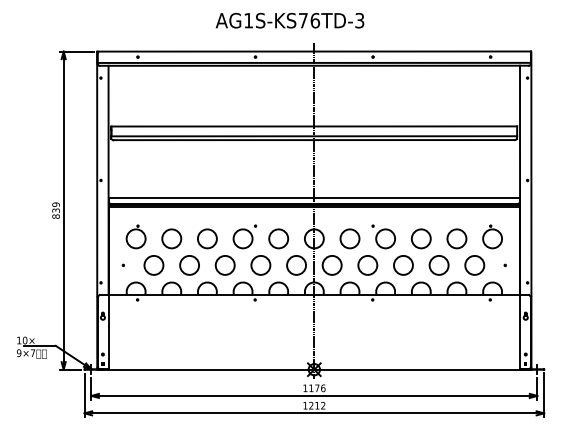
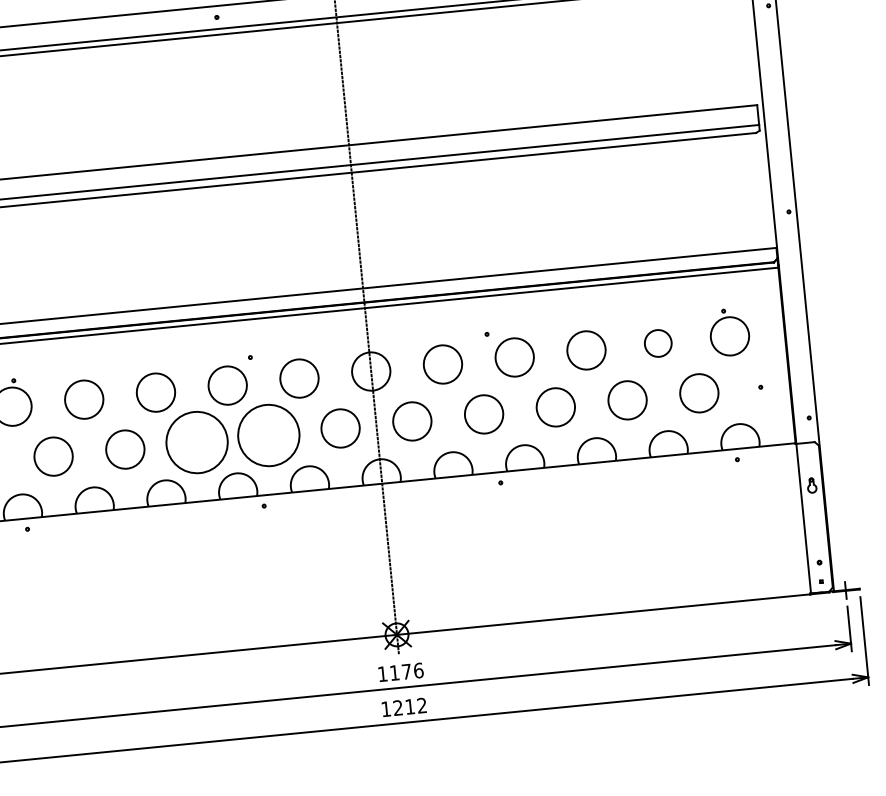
circle: (456, 238) -> (657, 342), size x0.7
circle: (224, 264) -> (195, 440), size x1.6
circle: (260, 264) -> (267, 433), size x1.6

